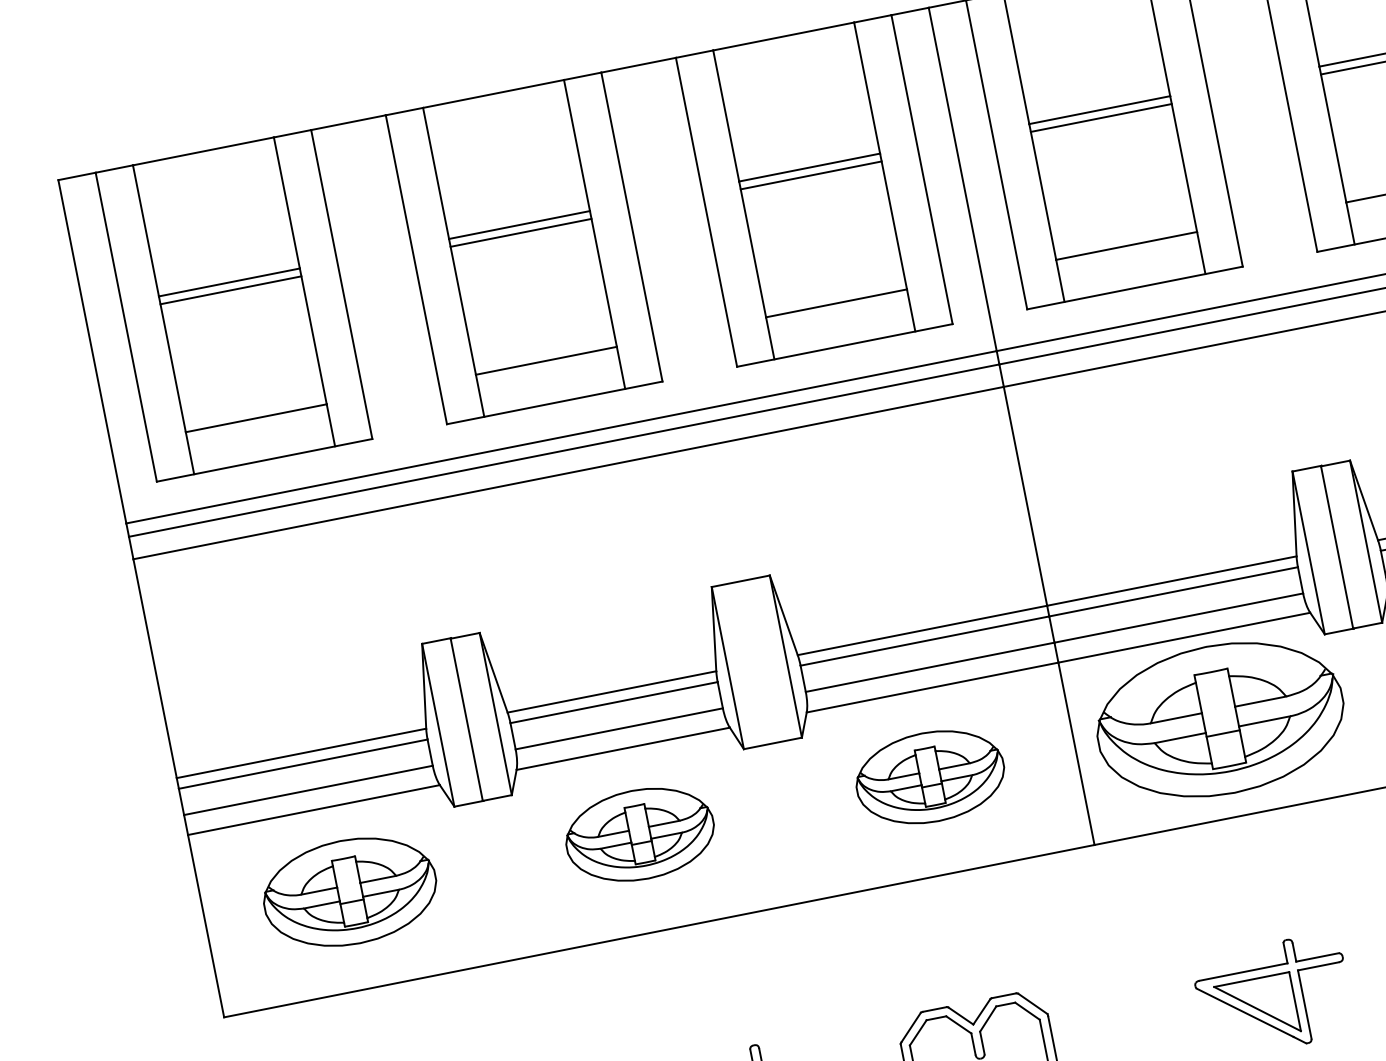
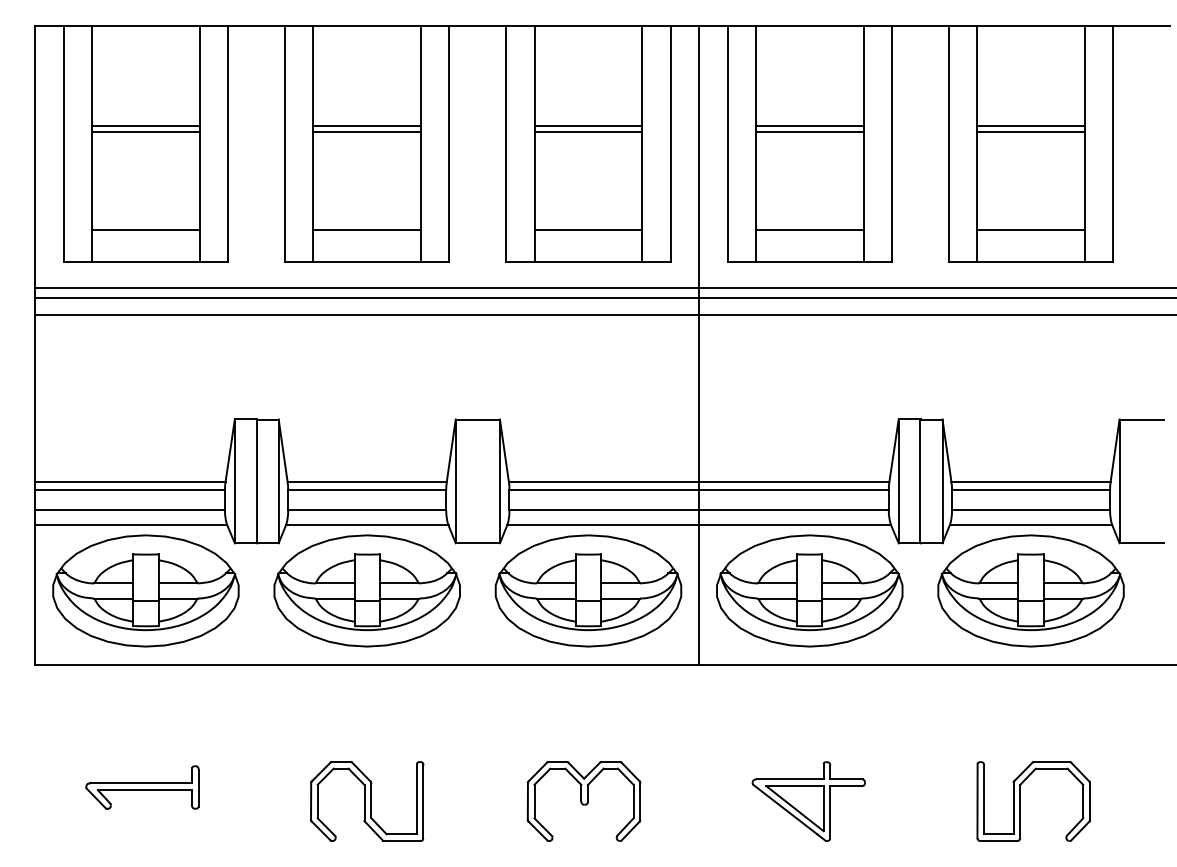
part: (930, 776) -> (588, 590), size x1.67
part: (639, 834) -> (366, 590), size x1.67
part: (349, 891) -> (145, 590), size x1.43

